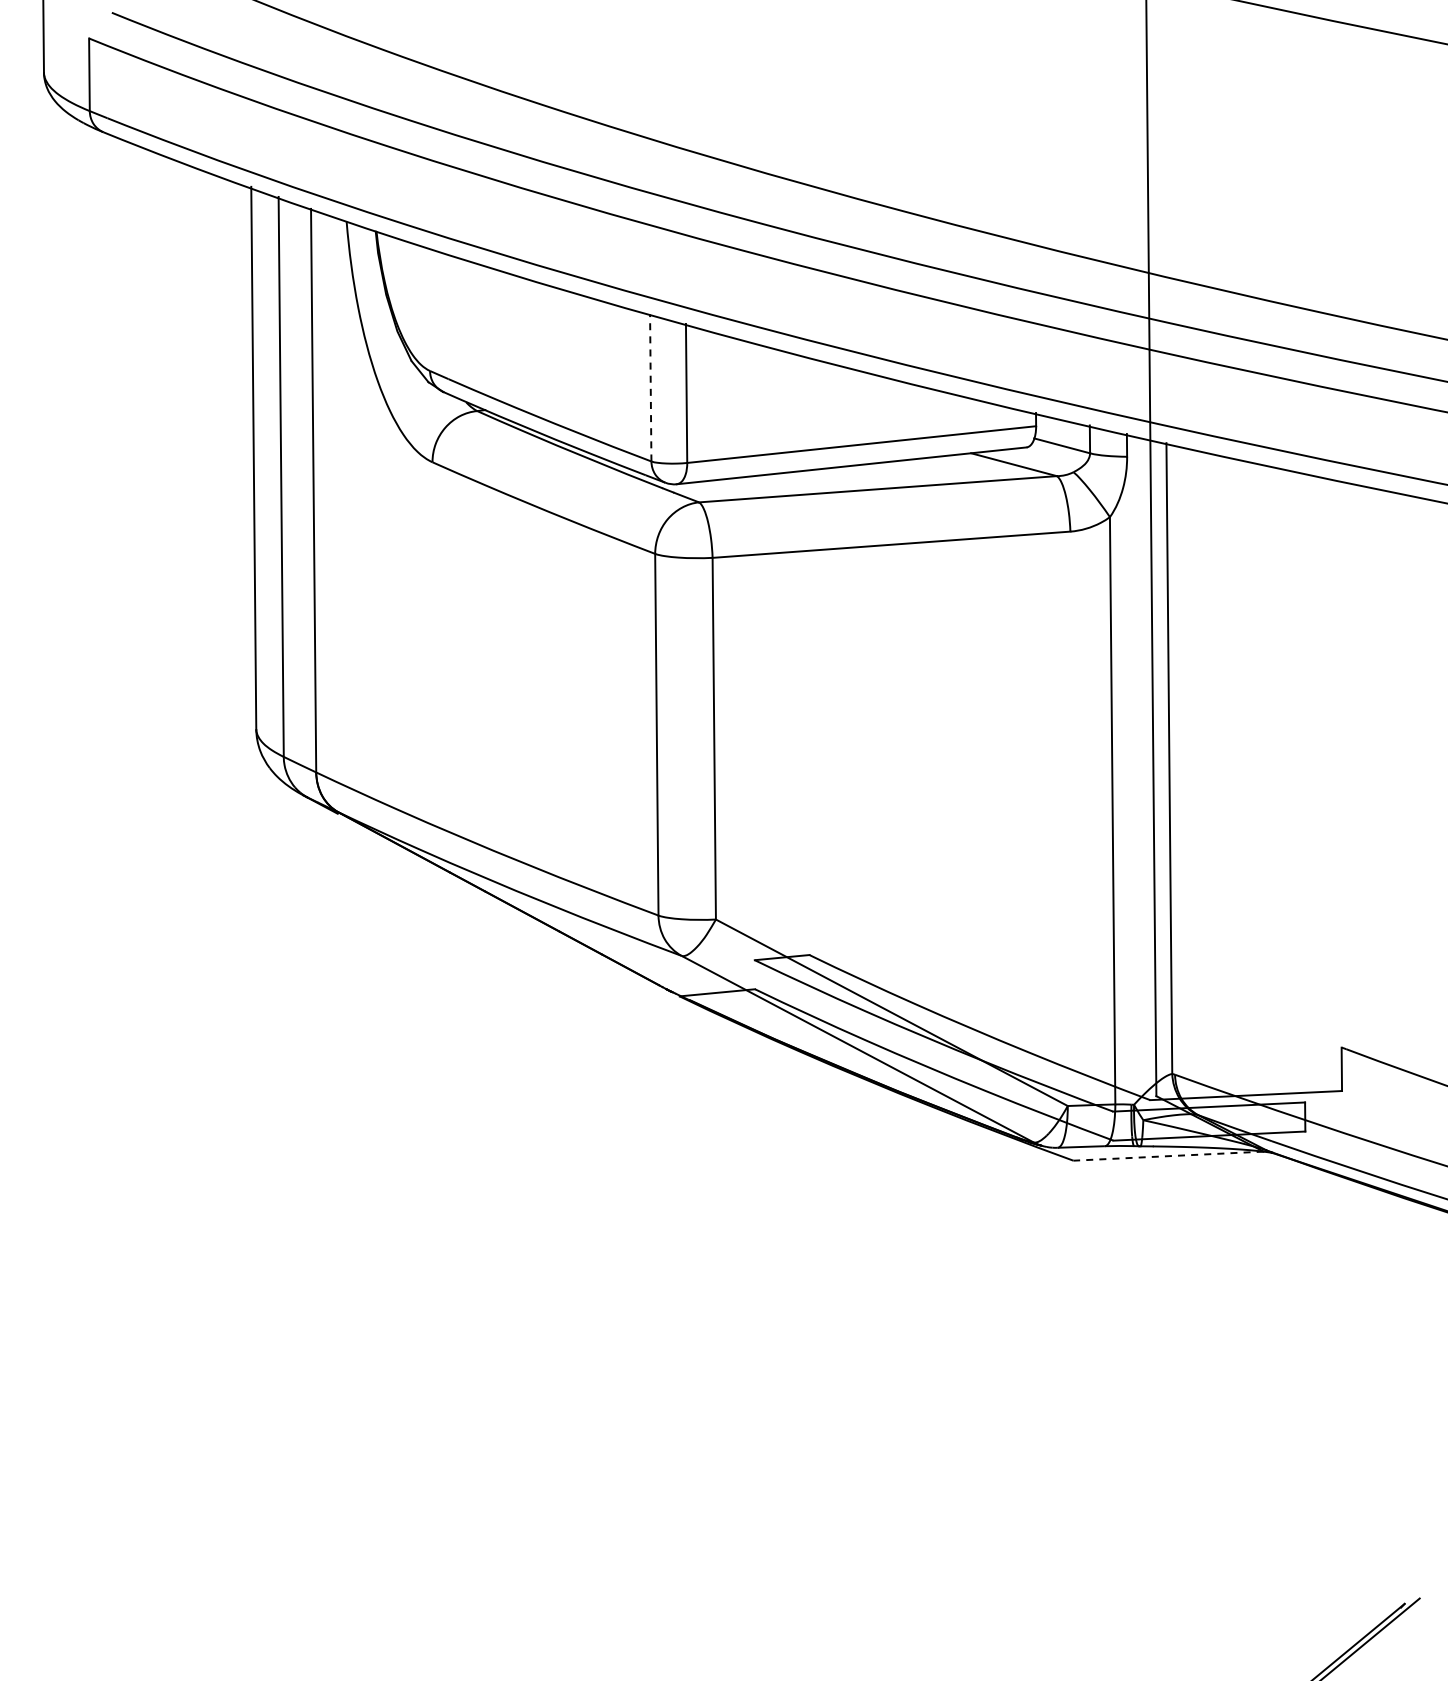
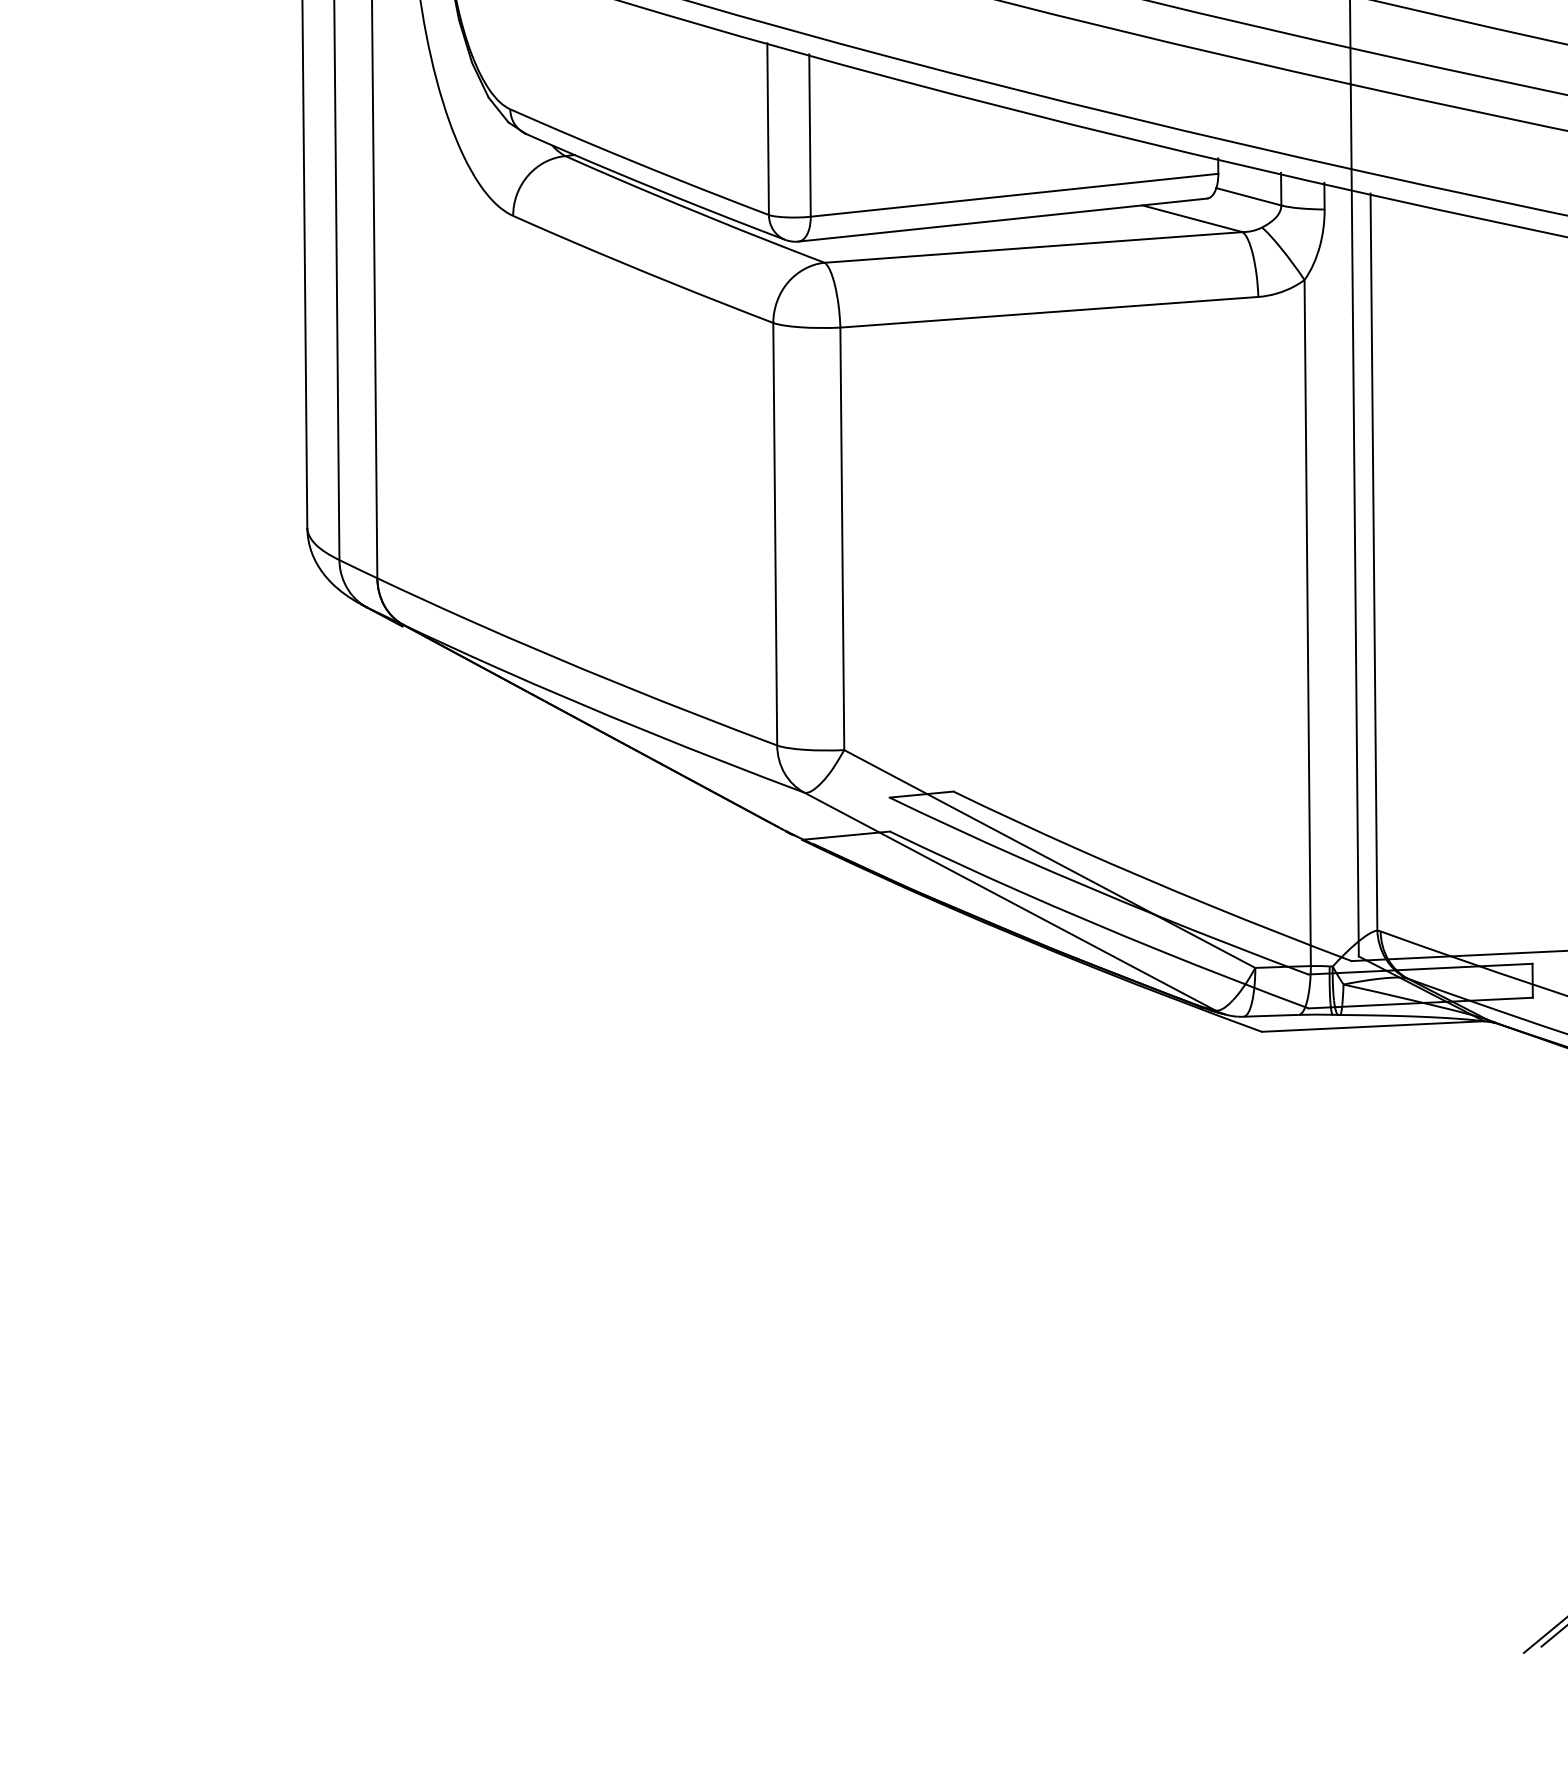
line: (650, 387) -> (767, 128), dashed -> solid
line: (1168, 1156) -> (1372, 1026), dashed -> solid

